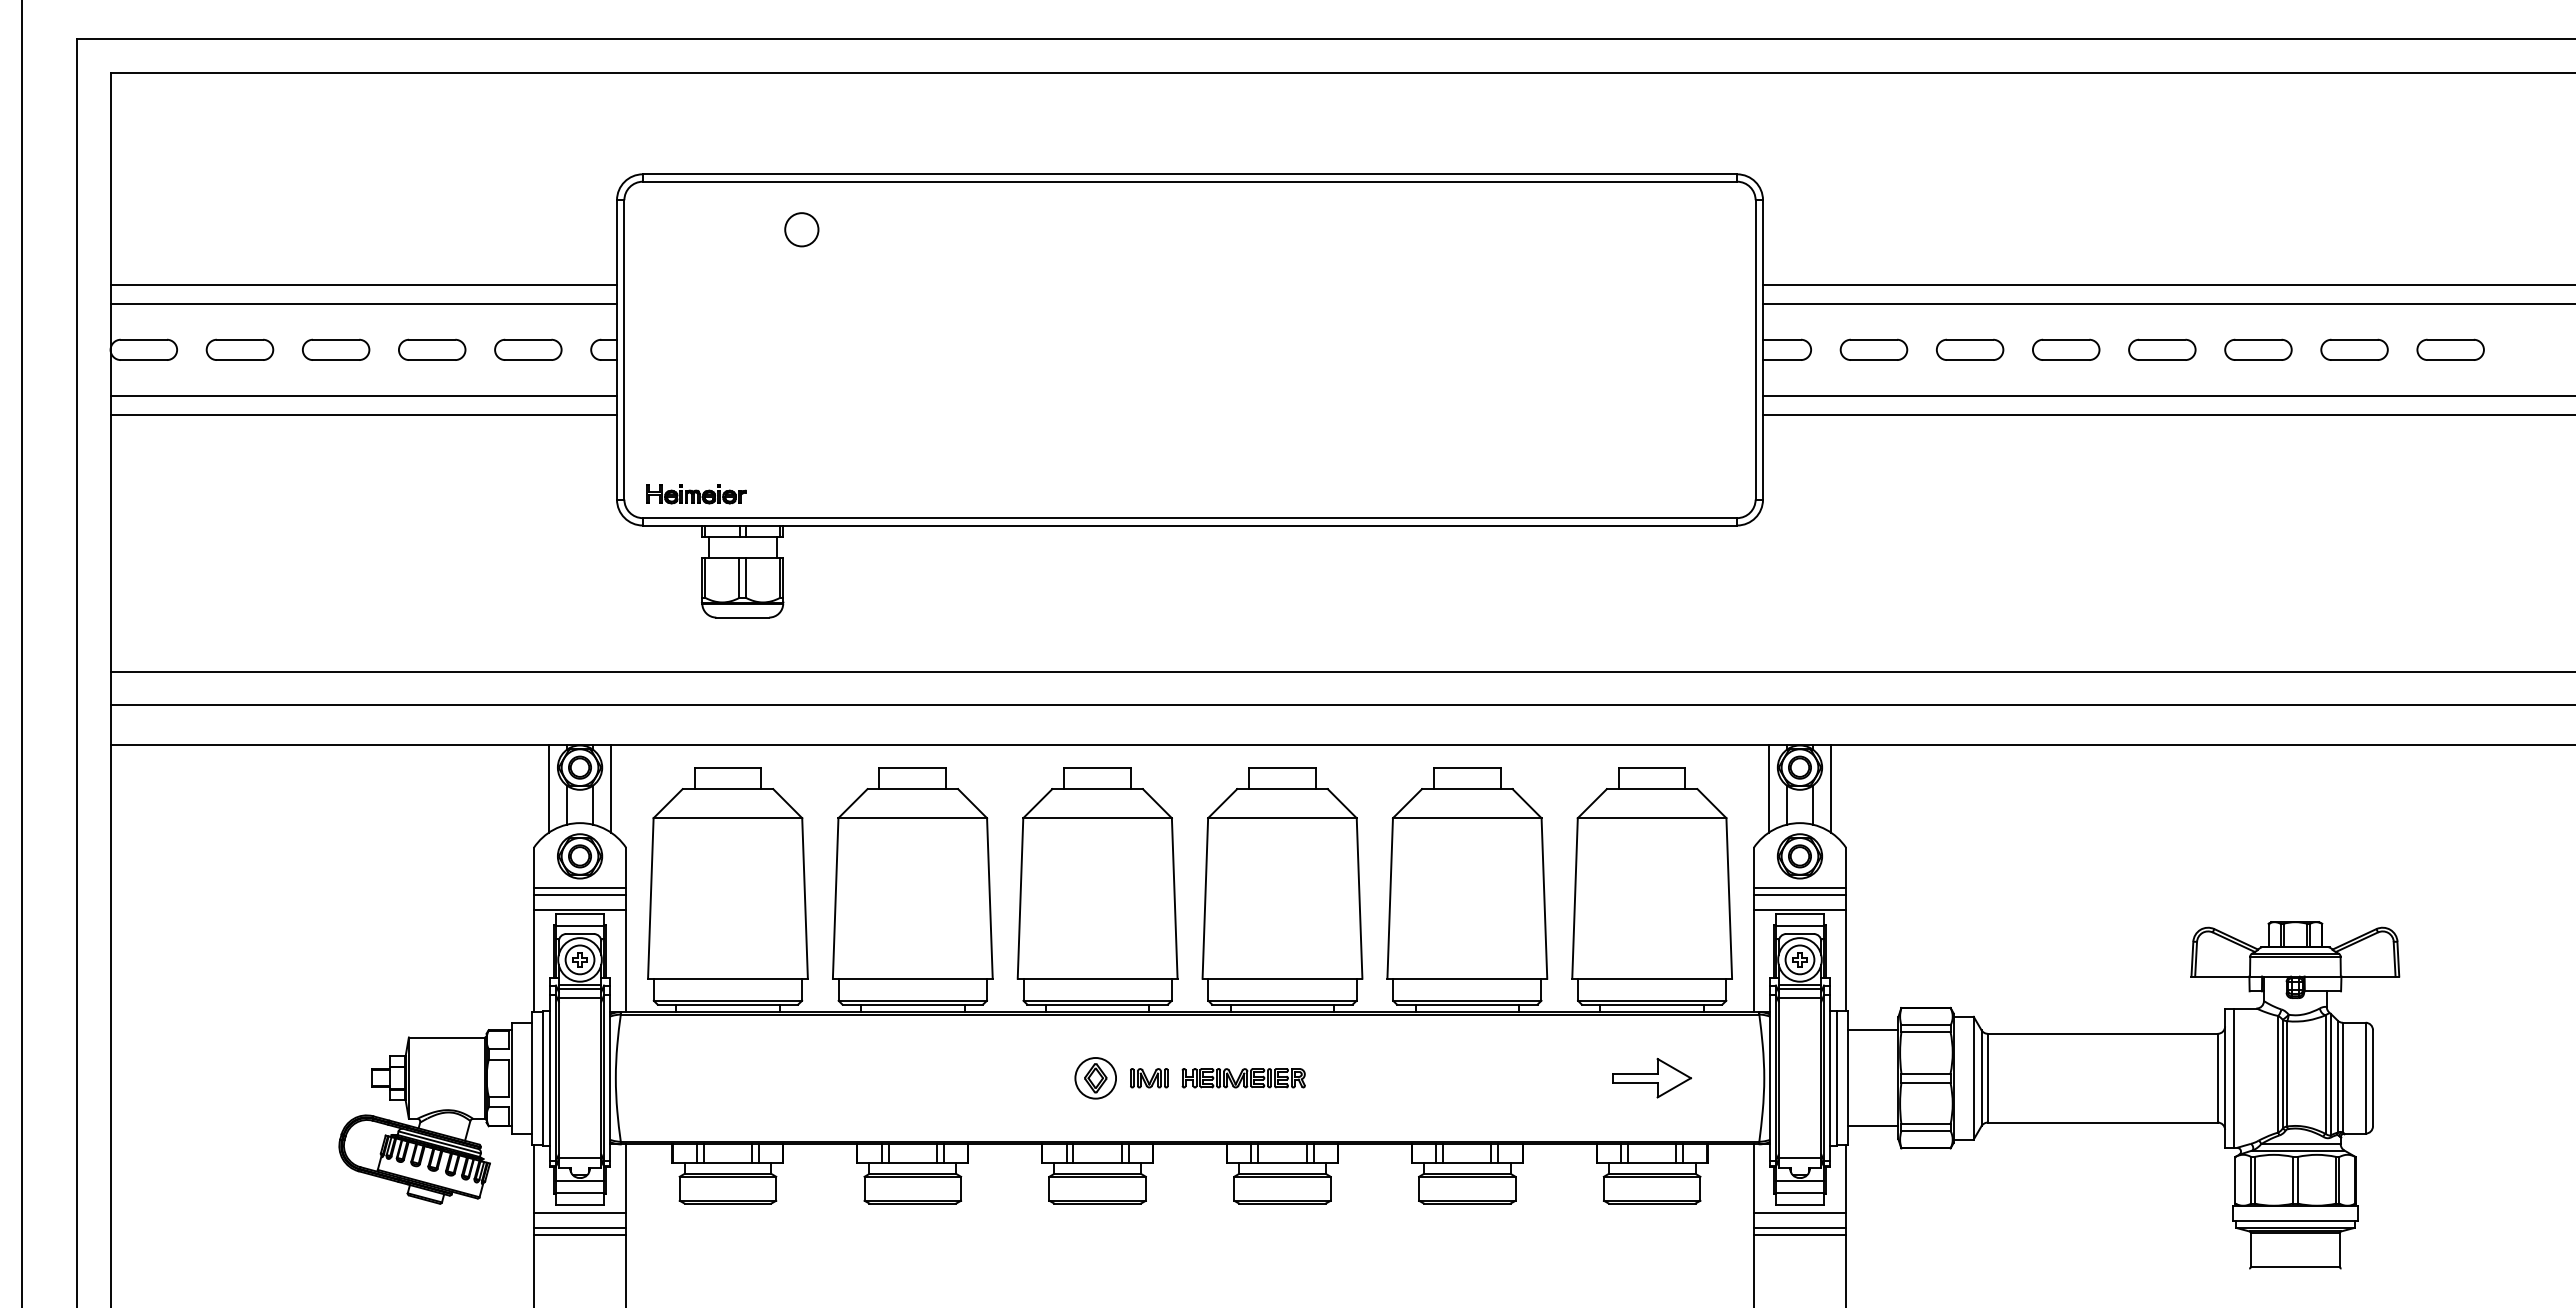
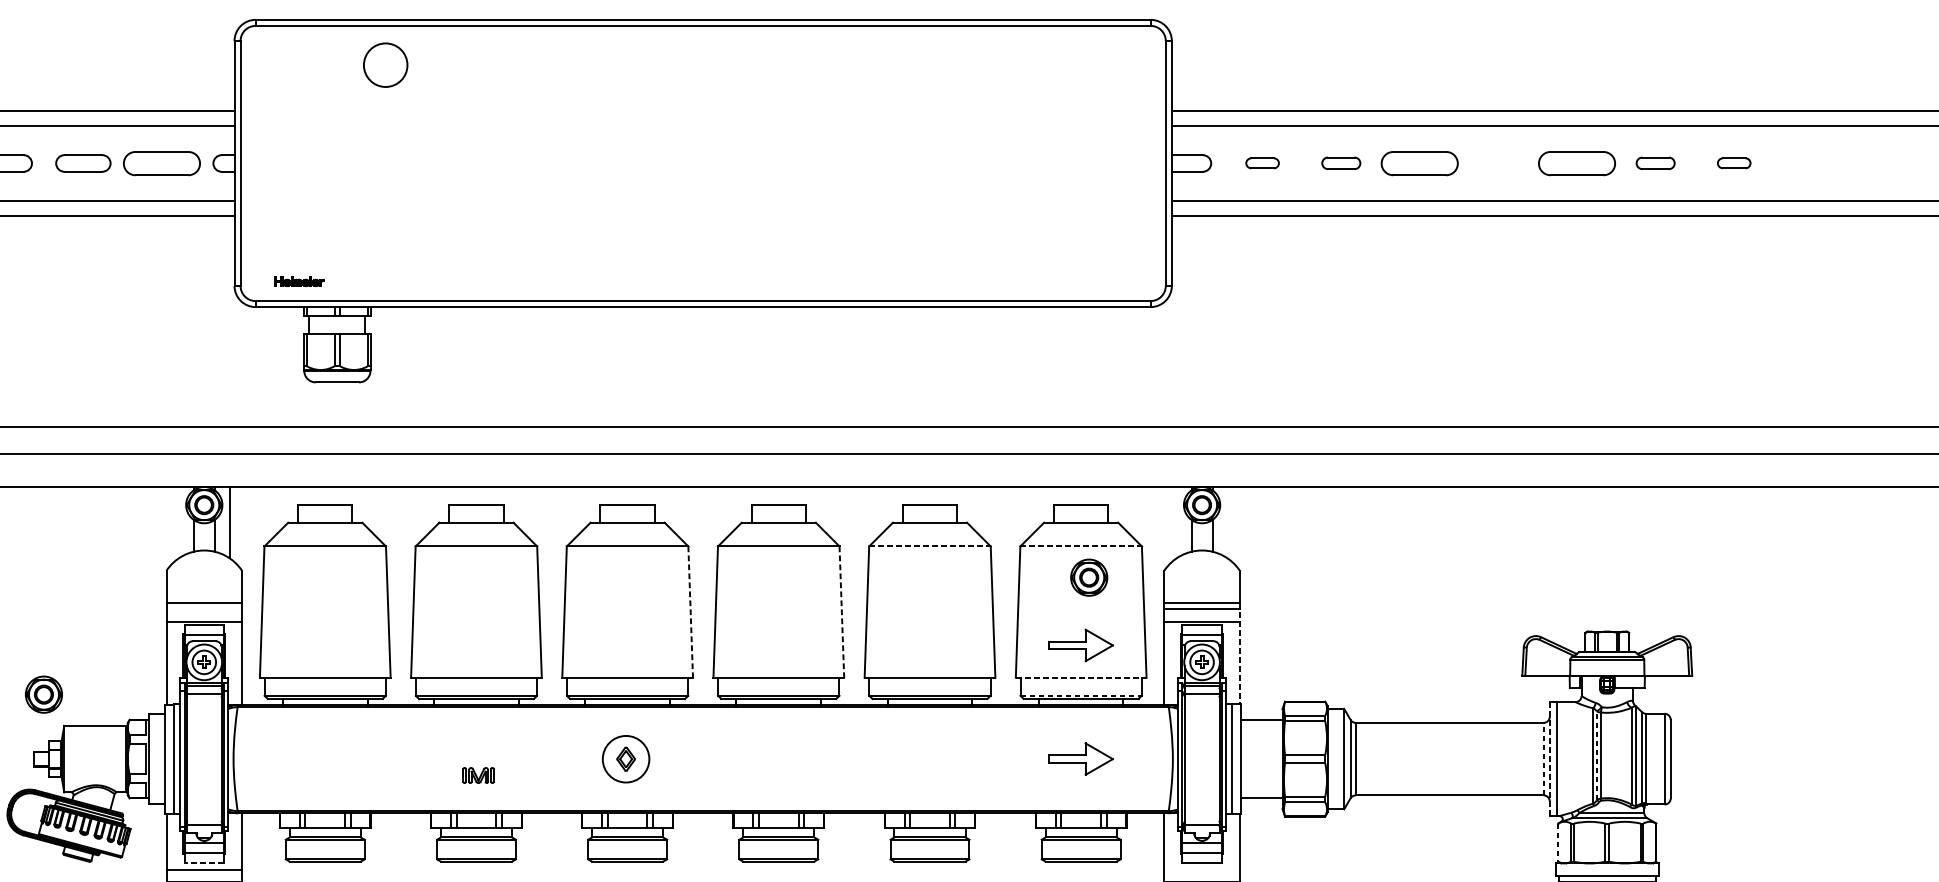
circle: (801, 229) -> (385, 64), size x1.6
part: (528, 349) -> (162, 163), size x1.4
part: (1873, 349) -> (1262, 163), size x0.6
part: (1970, 349) -> (1341, 163), size x0.7
part: (2066, 349) -> (1420, 163), size x1.4
part: (2162, 349) -> (1498, 163), removed
part: (2258, 349) -> (1577, 163), size x1.4
part: (2354, 349) -> (1655, 163), size x0.7
part: (2450, 349) -> (1734, 163), size x0.6
part: (696, 494) -> (299, 281), size x0.6
line: (548, 788) -> (178, 522), removed
line: (1768, 788) -> (1176, 522), removed
line: (1831, 788) -> (1227, 522), removed
line: (1467, 818) -> (930, 546), solid -> dashed
line: (1652, 818) -> (1081, 546), solid -> dashed
part: (580, 856) -> (44, 694), moved
part: (1799, 856) -> (1088, 577), moved
line: (579, 895) -> (203, 609), removed
line: (1174, 898) -> (690, 612), solid -> dashed
line: (1359, 898) -> (841, 612), solid -> dashed
part: (1651, 938) -> (1080, 644), added
line: (1846, 949) -> (1240, 653), solid -> dashed
line: (1652, 978) -> (1081, 677), solid -> dashed
line: (1652, 1000) -> (1081, 695), solid -> dashed
line: (2282, 1073) -> (1596, 755), solid -> dashed
circle: (1095, 1077) -> (625, 758), size x1.4
line: (2217, 1077) -> (1543, 758), solid -> dashed
line: (2225, 1077) -> (1550, 758), solid -> dashed
part: (1149, 1078) -> (478, 775), moved
part: (1243, 1078) -> (746, 759), removed
line: (2235, 1180) -> (1558, 842), solid -> dashed
line: (579, 1205) -> (203, 863), solid -> dashed
line: (1799, 1213) -> (1201, 869), removed

